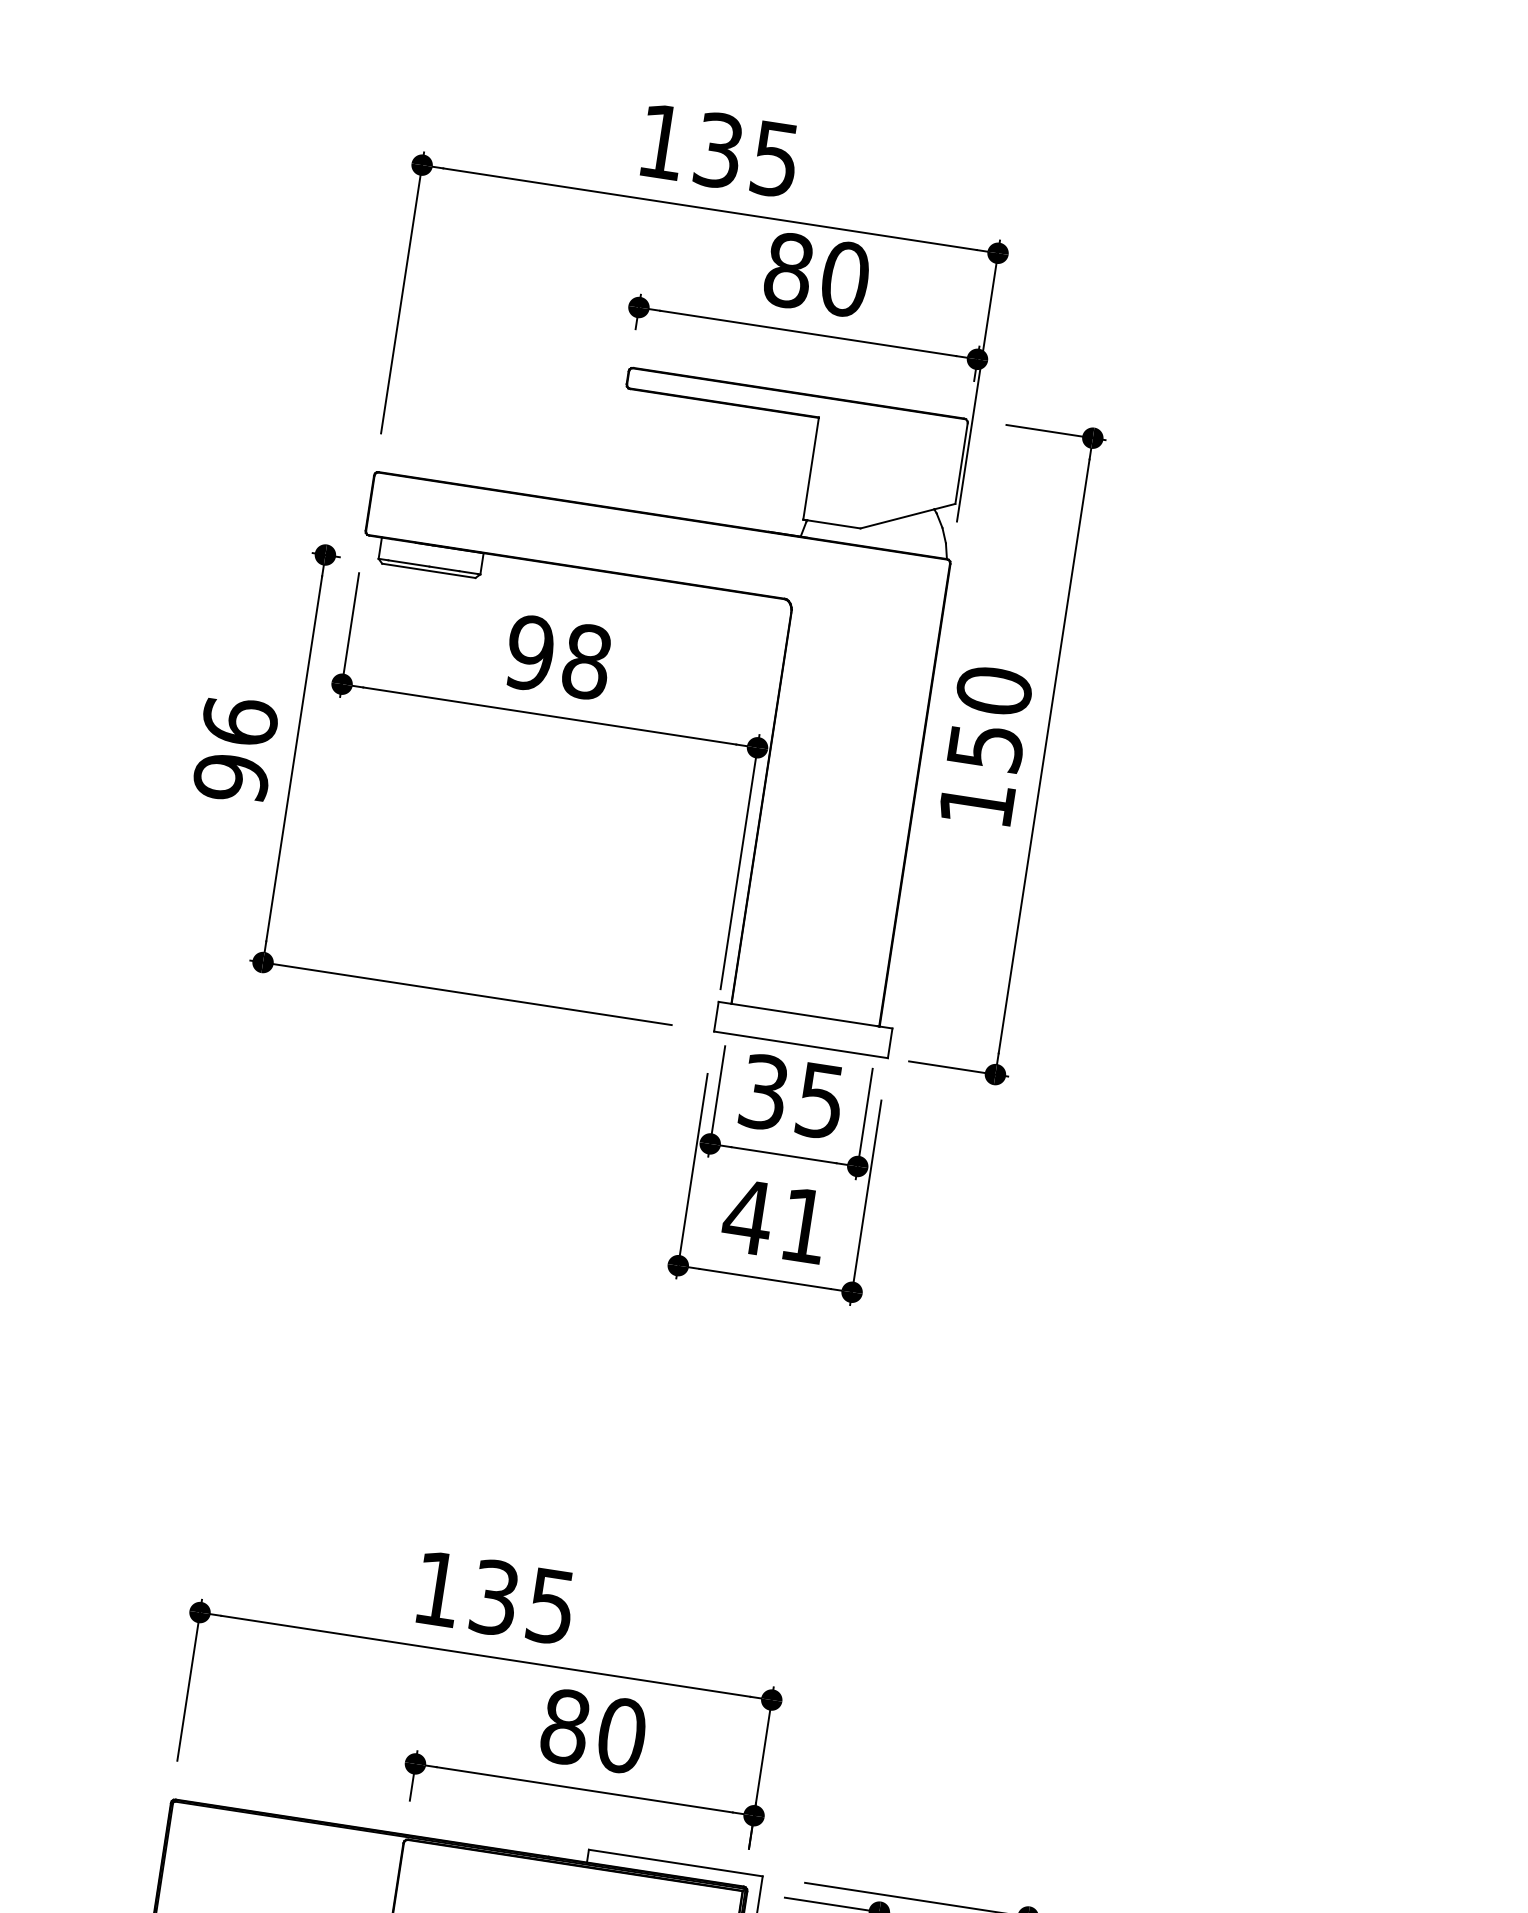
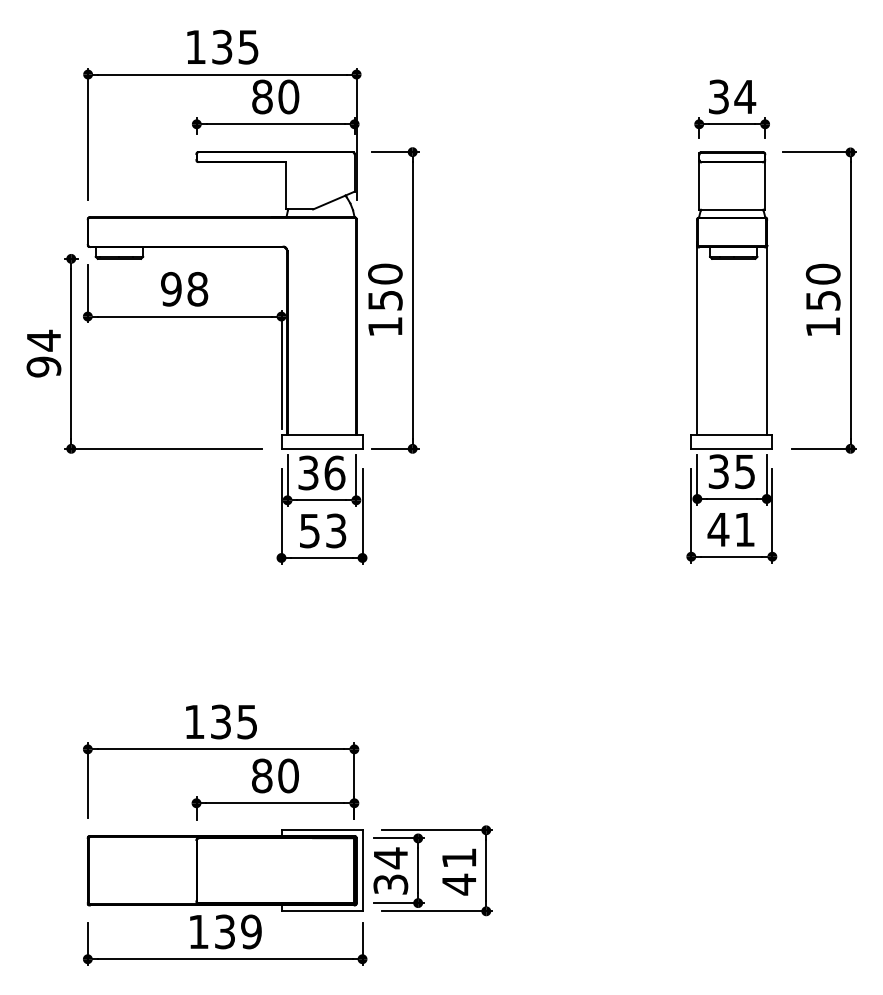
text: (239, 721) -> (43, 340), 96 -> 94
text: (820, 1099) -> (334, 472), 35 -> 36
text: (775, 1220) -> (322, 530), 41 -> 53

